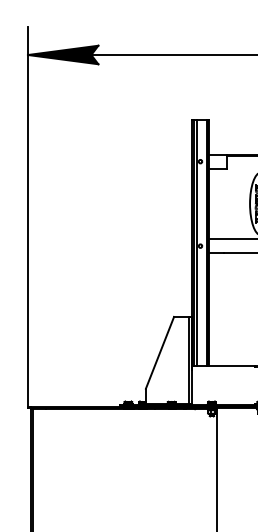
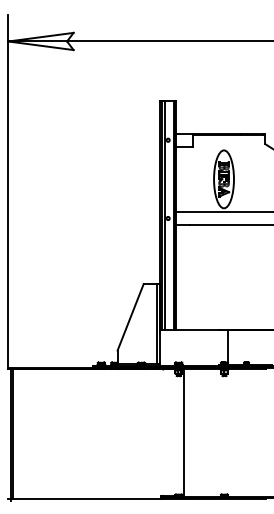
fill: (62, 55) -> (40, 41), removed

